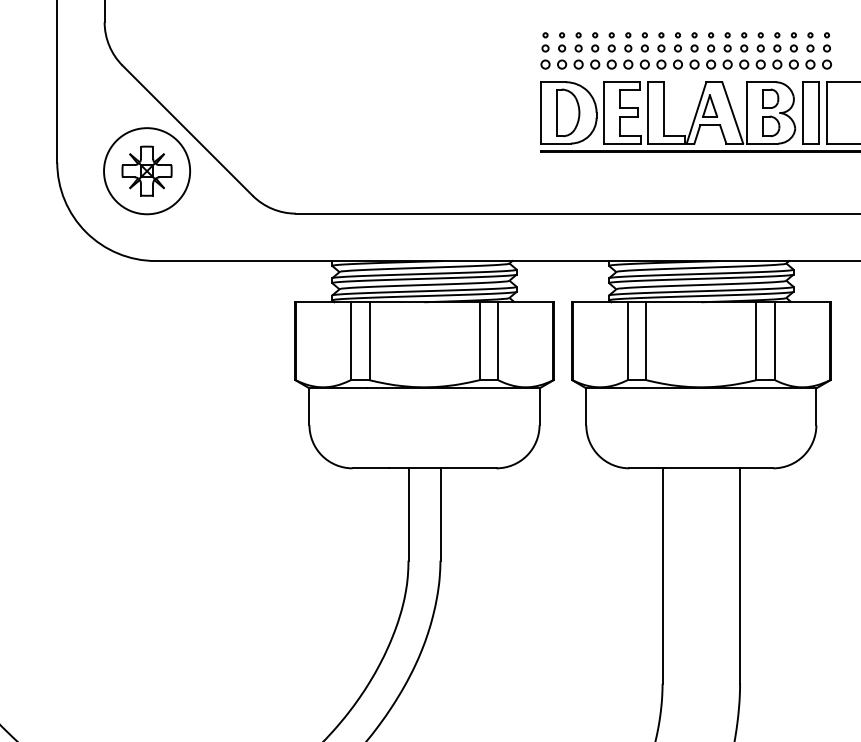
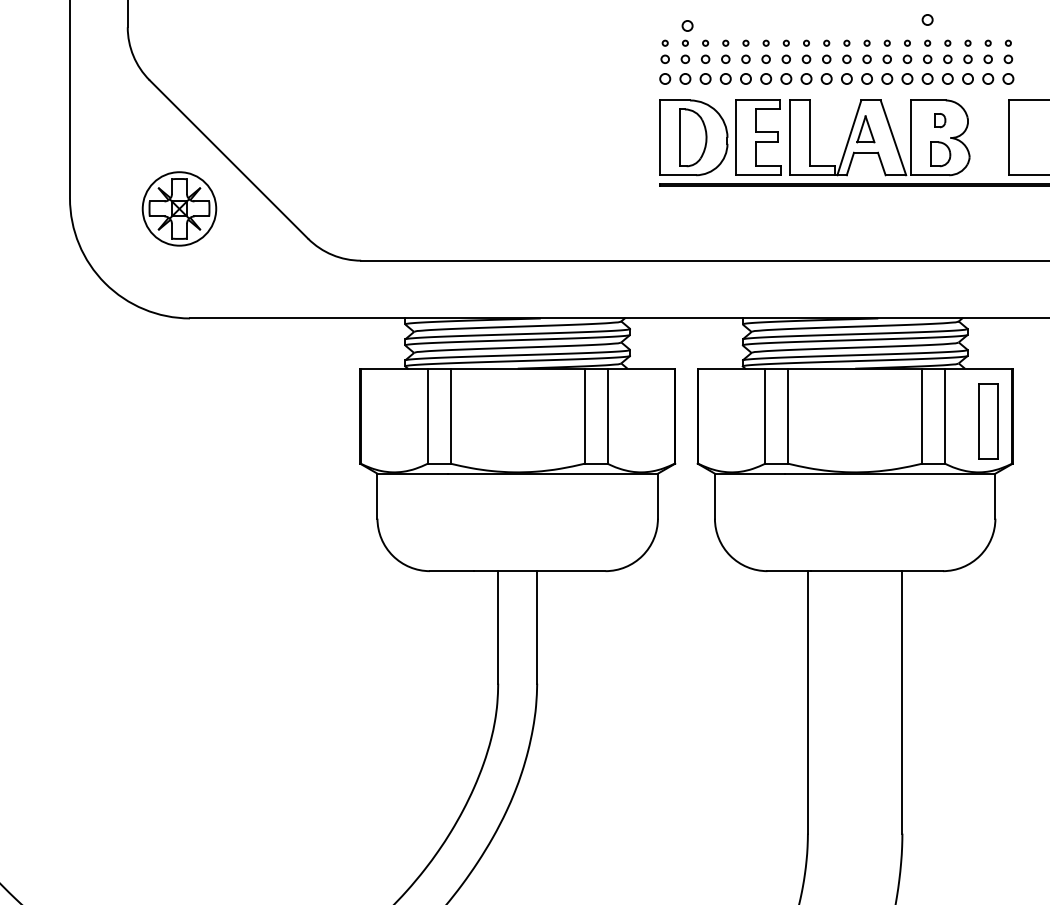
circle: (760, 15) -> (927, 19), added
circle: (563, 20) -> (687, 25), added
part: (770, 98) -> (939, 120), size x0.6
part: (810, 112) -> (988, 421), moved
circle: (147, 170) -> (179, 208), size x0.7

